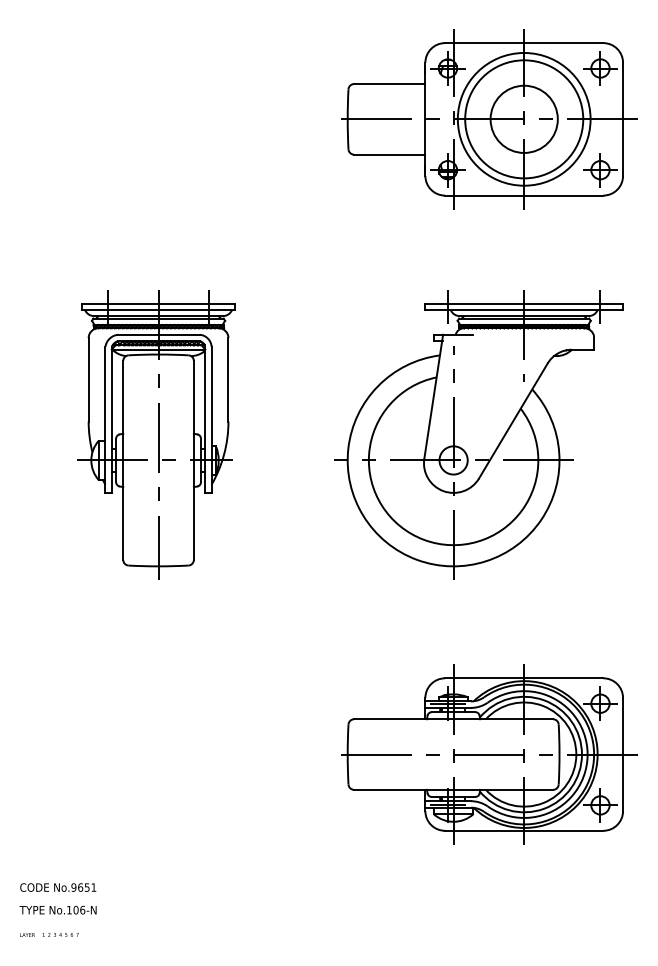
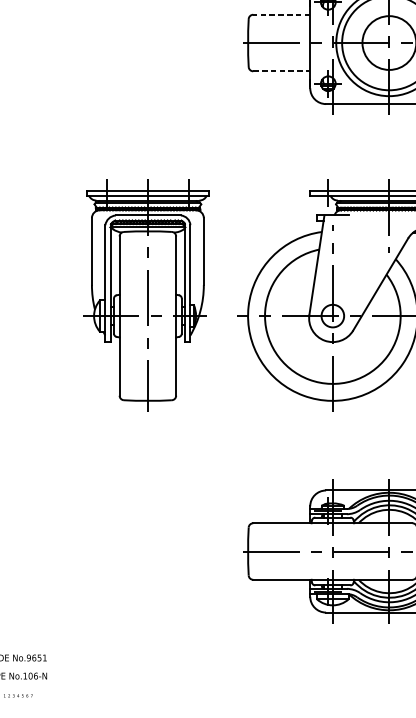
line: (389, 84) -> (281, 15), solid -> dashed
line: (389, 154) -> (281, 71), solid -> dashed
part: (156, 434) -> (146, 295), moved

